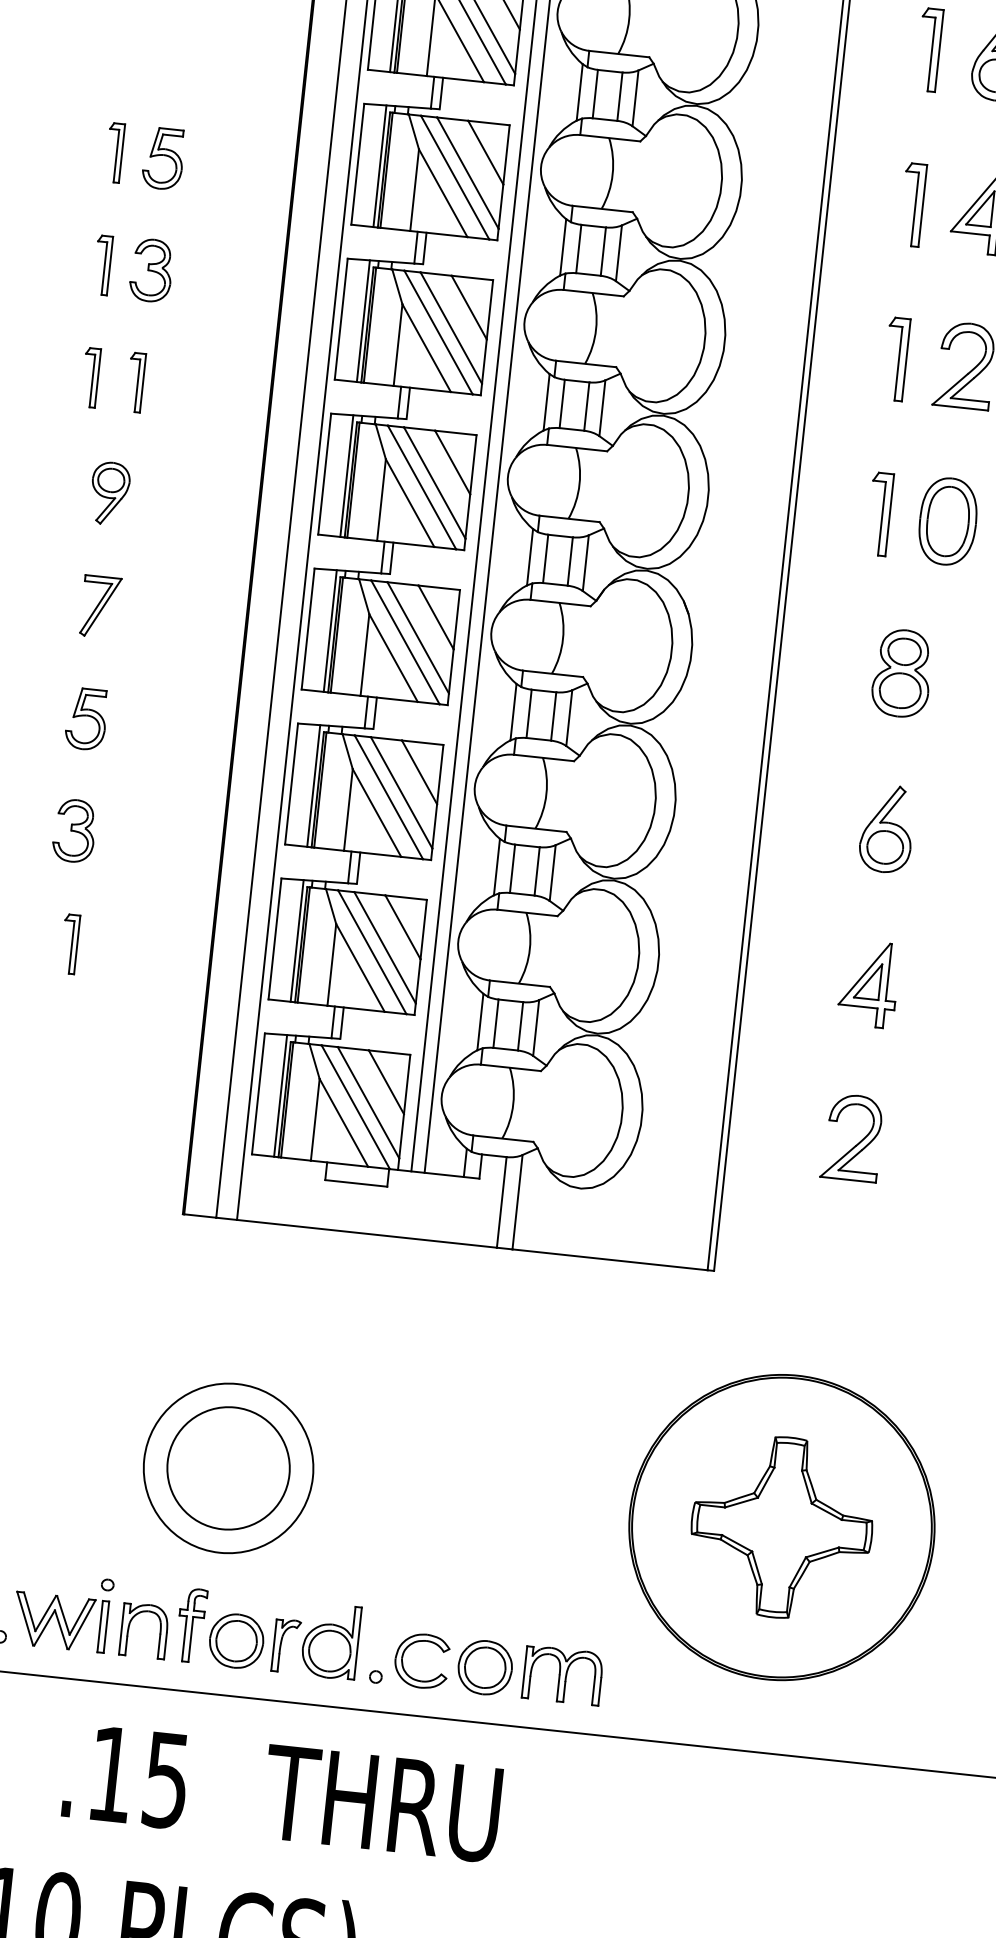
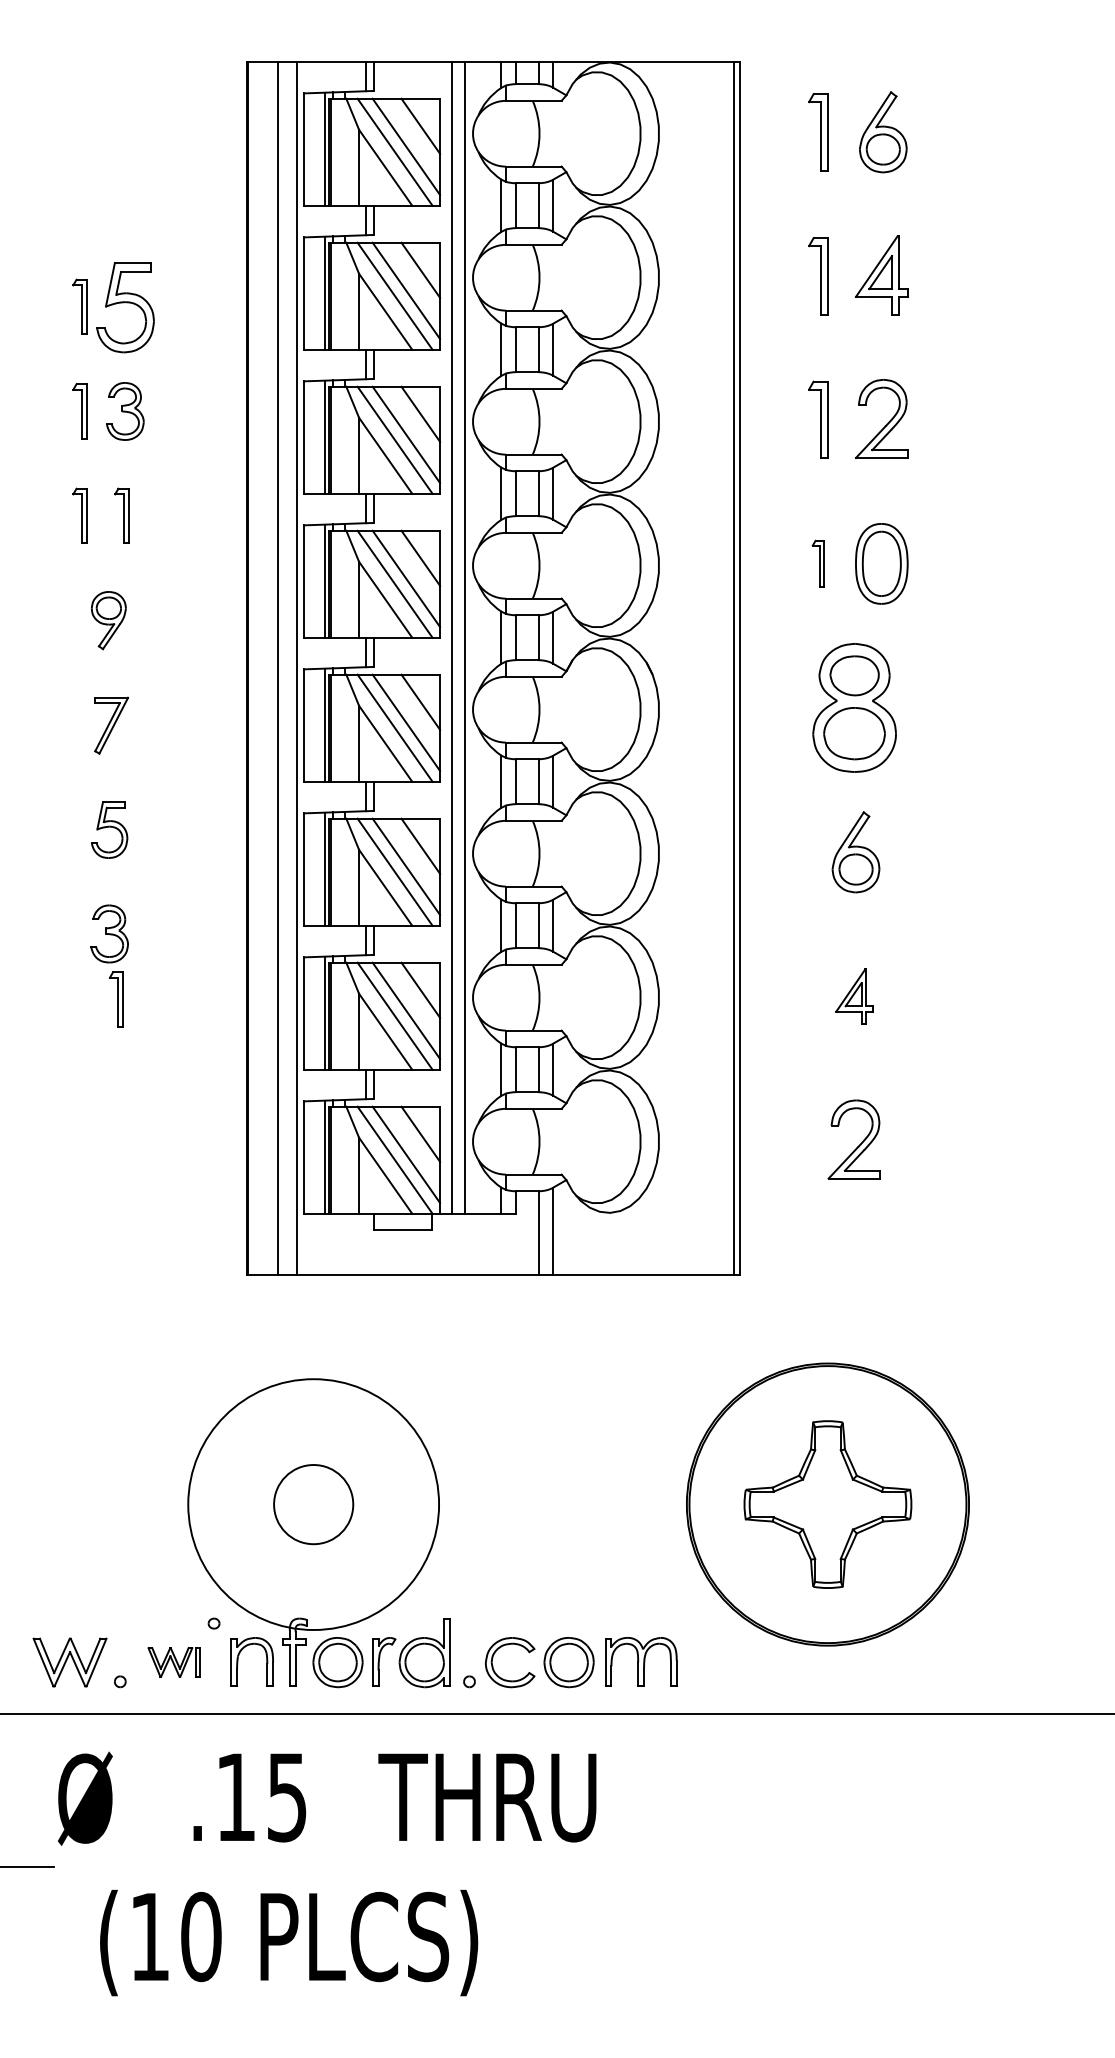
part: (162, 158) -> (124, 307), size x1.6
part: (879, 513) -> (818, 563), size x0.6
part: (902, 672) -> (854, 707), size x1.6
part: (68, 944) -> (115, 999), moved
part: (867, 983) -> (853, 996), size x0.7
circle: (228, 1468) -> (313, 1504), size x0.7
circle: (228, 1468) -> (313, 1504), size x1.6
part: (59, 1622) -> (173, 1662), size x0.6

